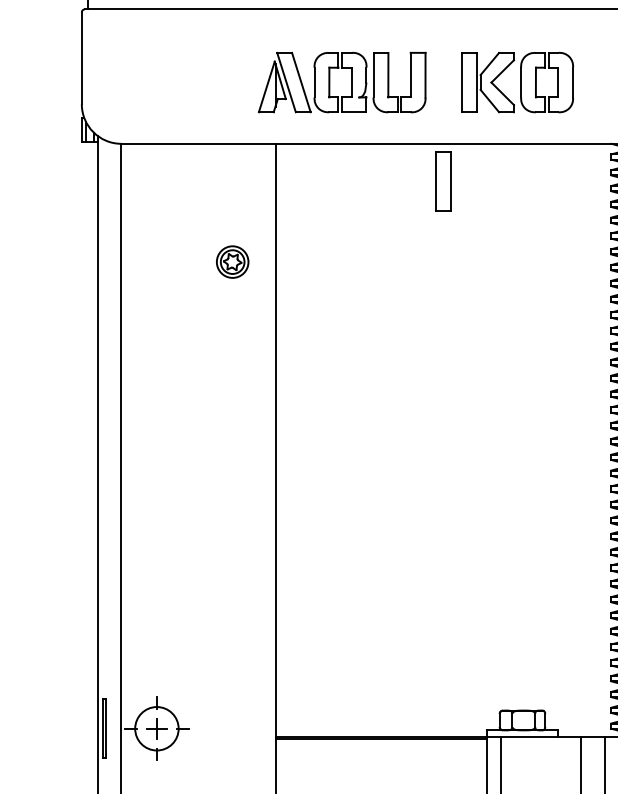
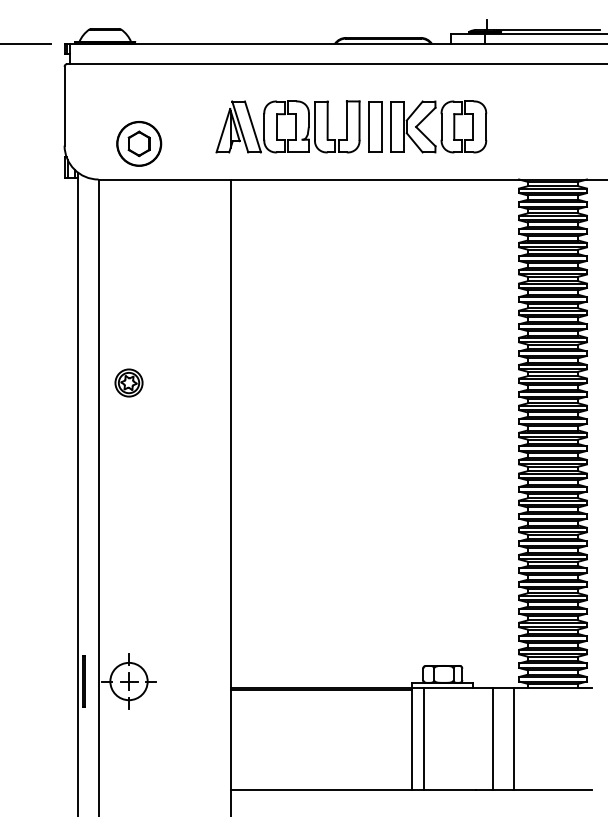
part: (169, 101) -> (139, 143), added
part: (444, 181) -> (375, 126), moved
part: (232, 261) -> (128, 382), moved

